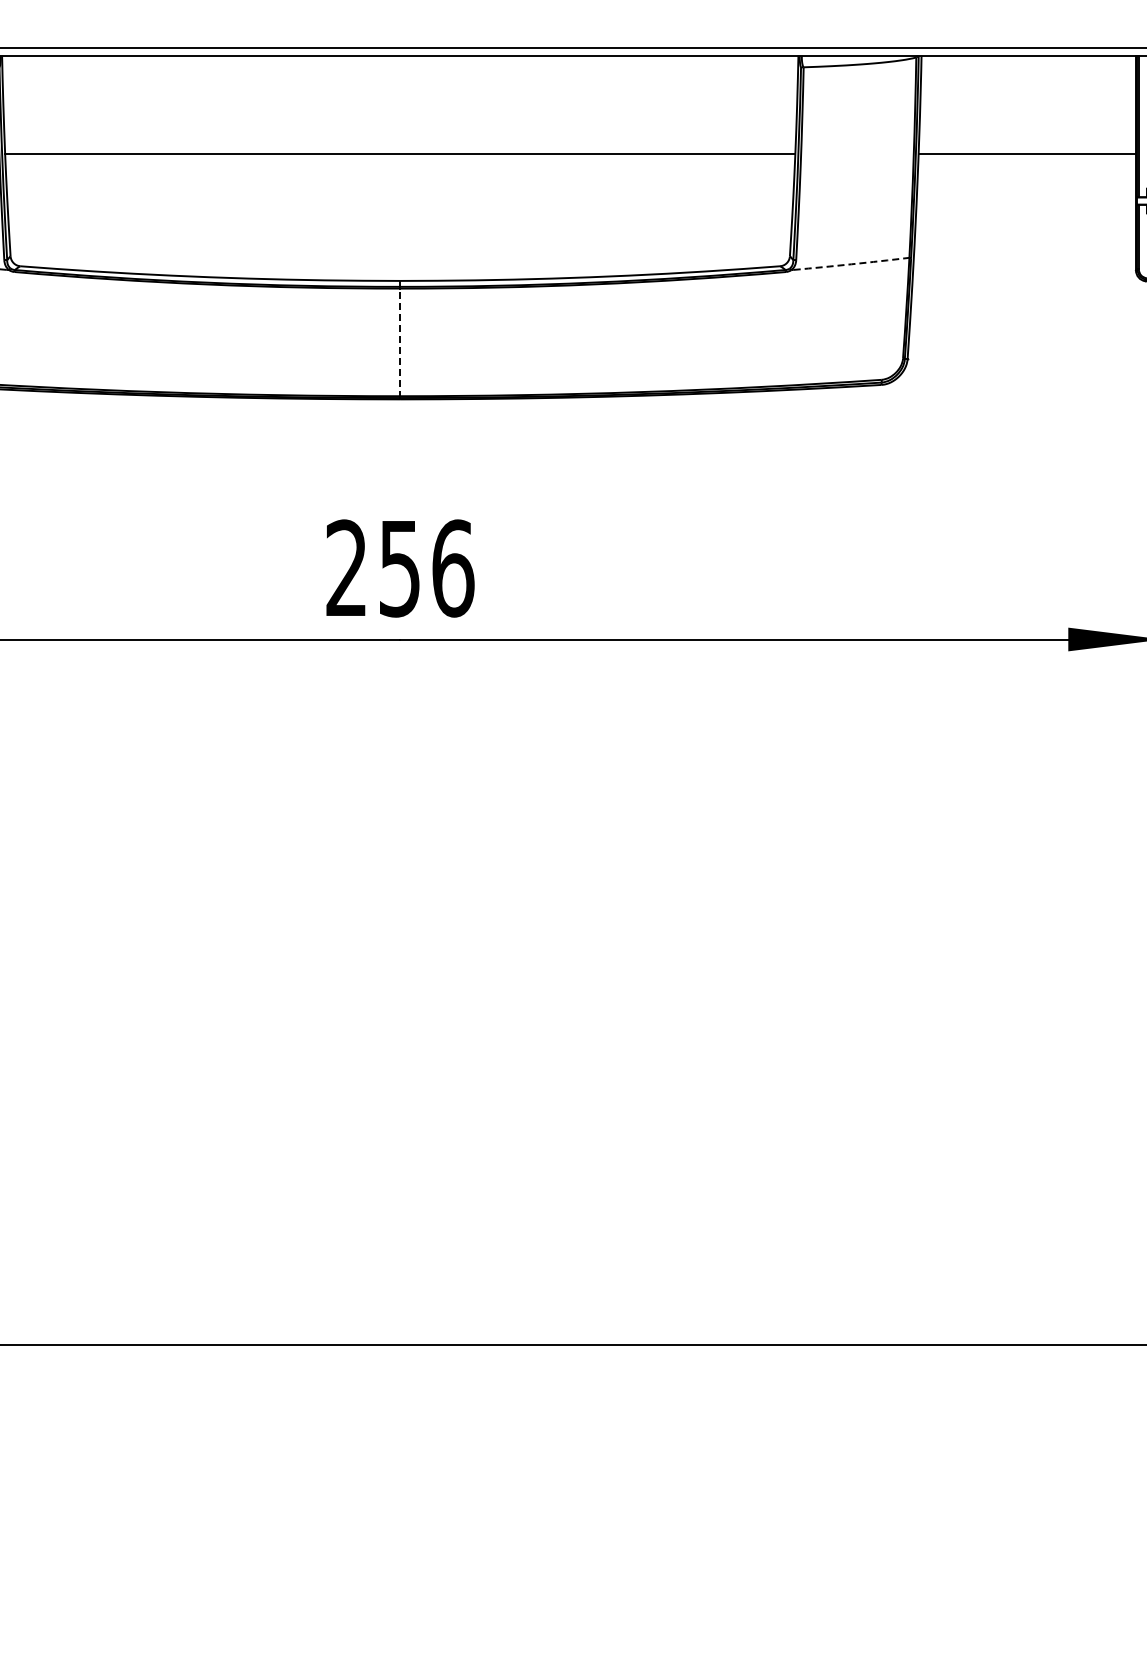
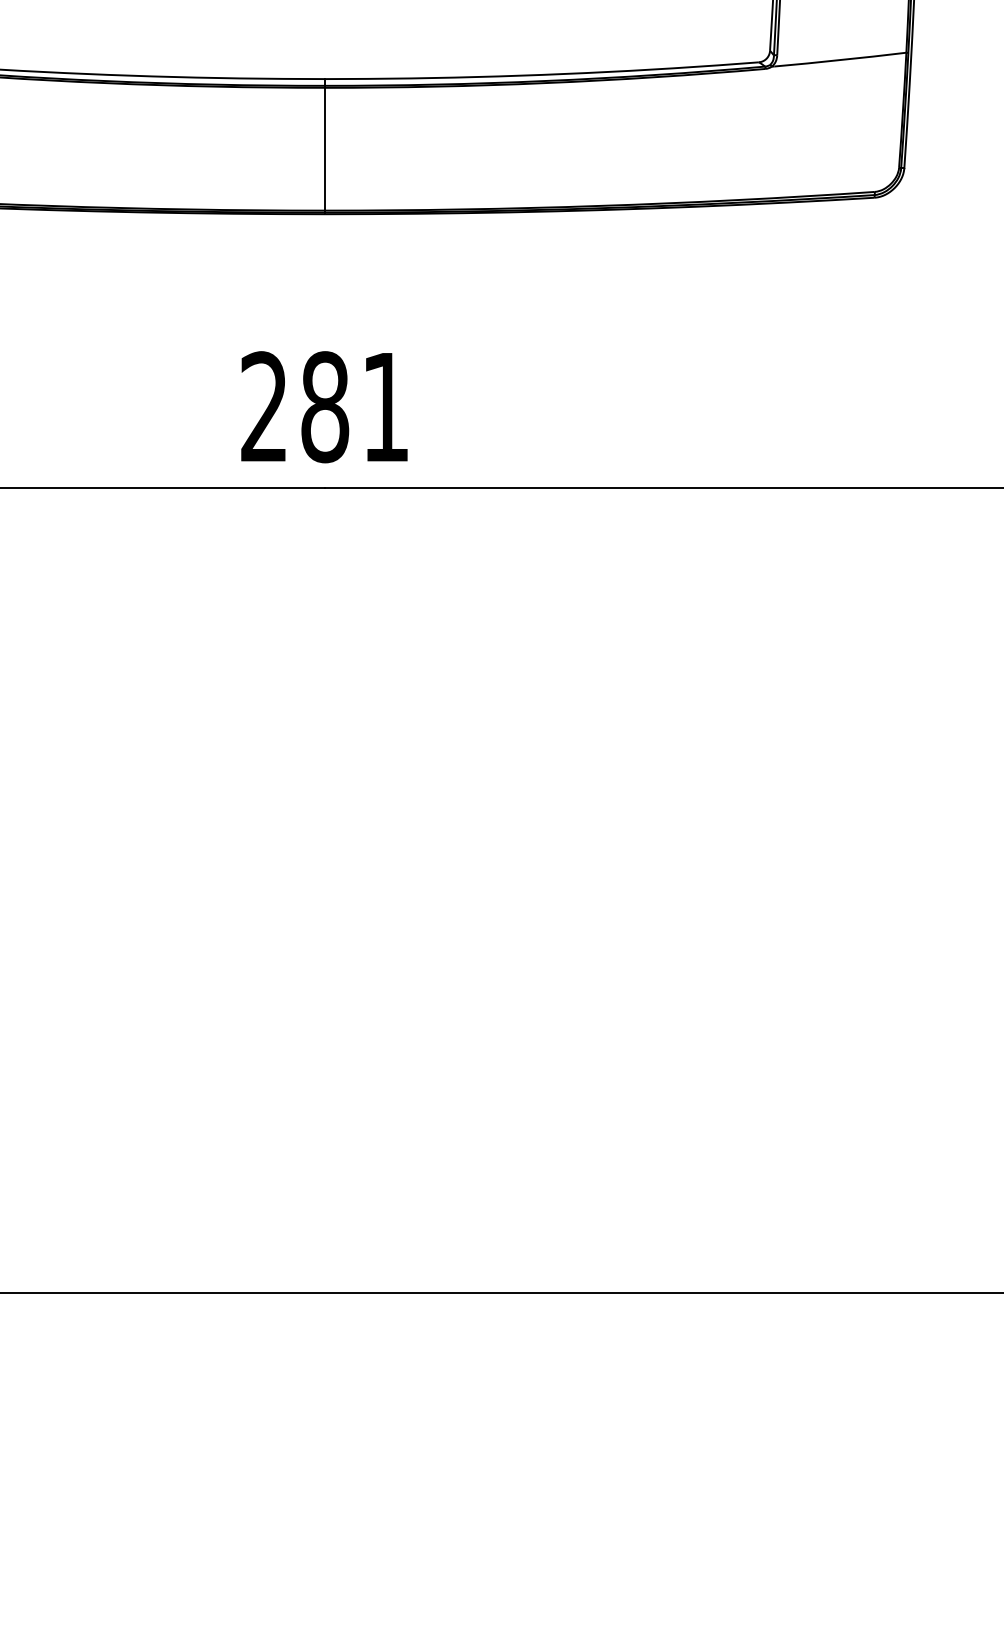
arc: (851, 264) -> (840, 60), dashed -> solid
line: (400, 343) -> (325, 150), dashed -> solid
text: (426, 568) -> (355, 407), 256 -> 281

